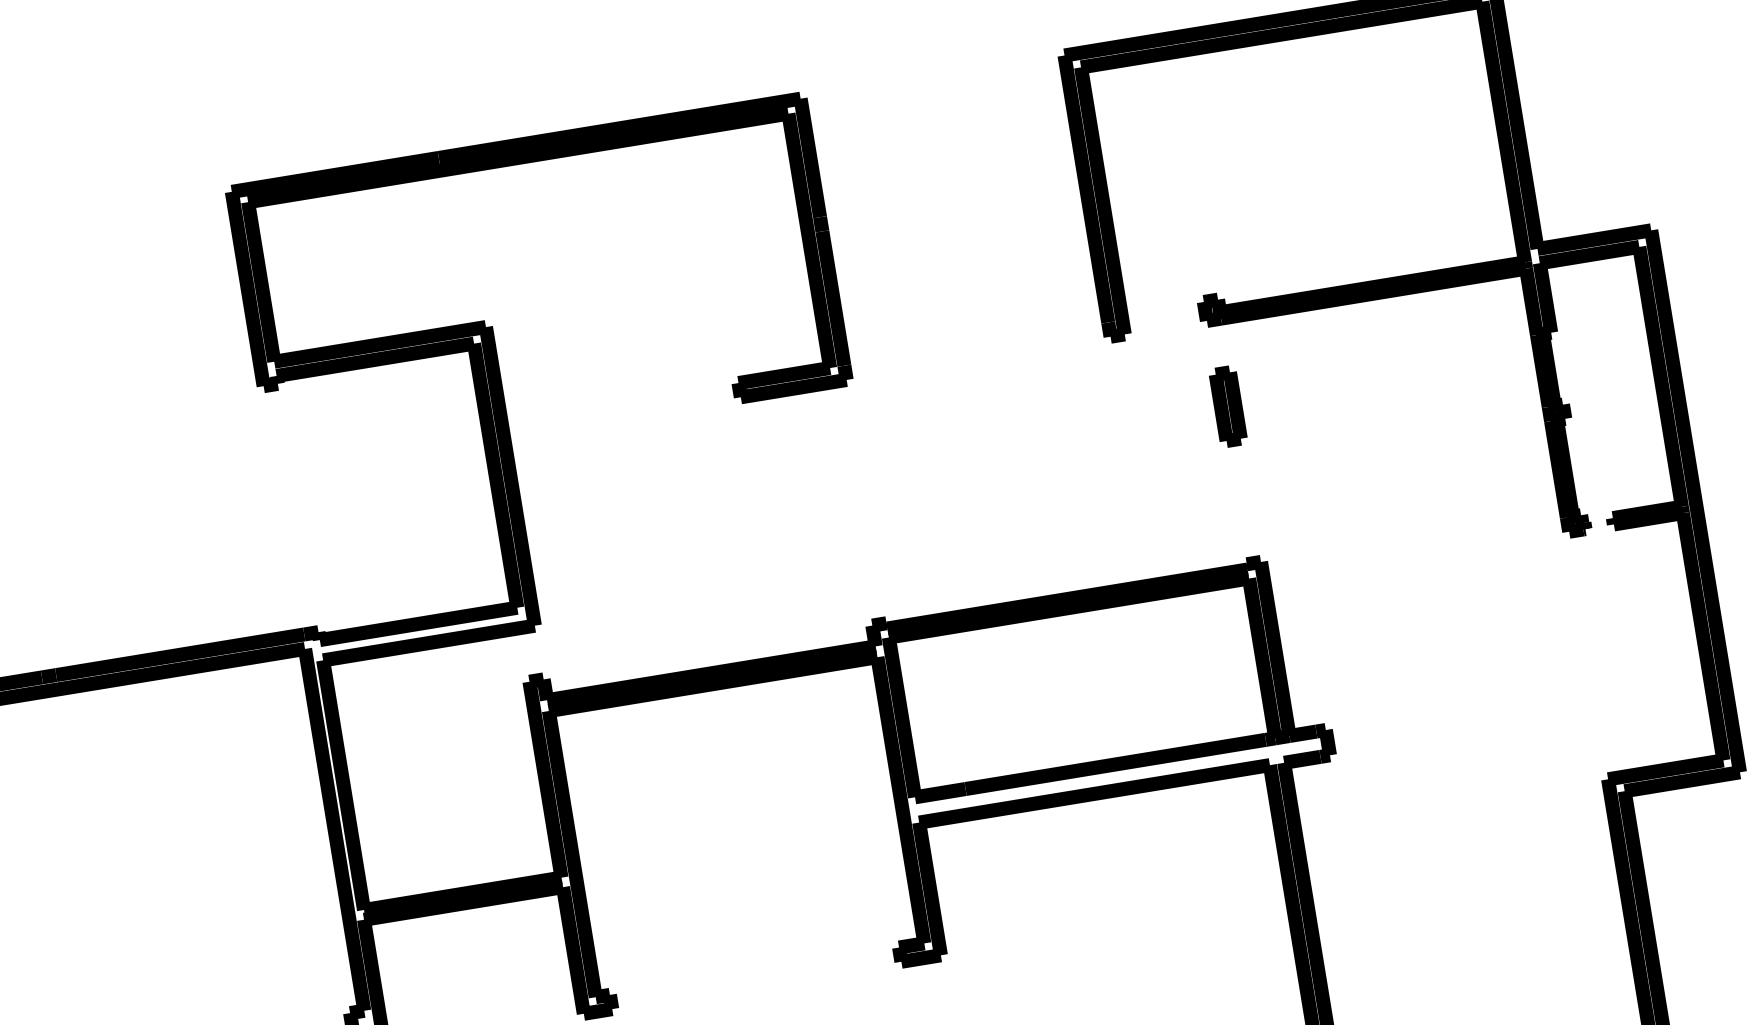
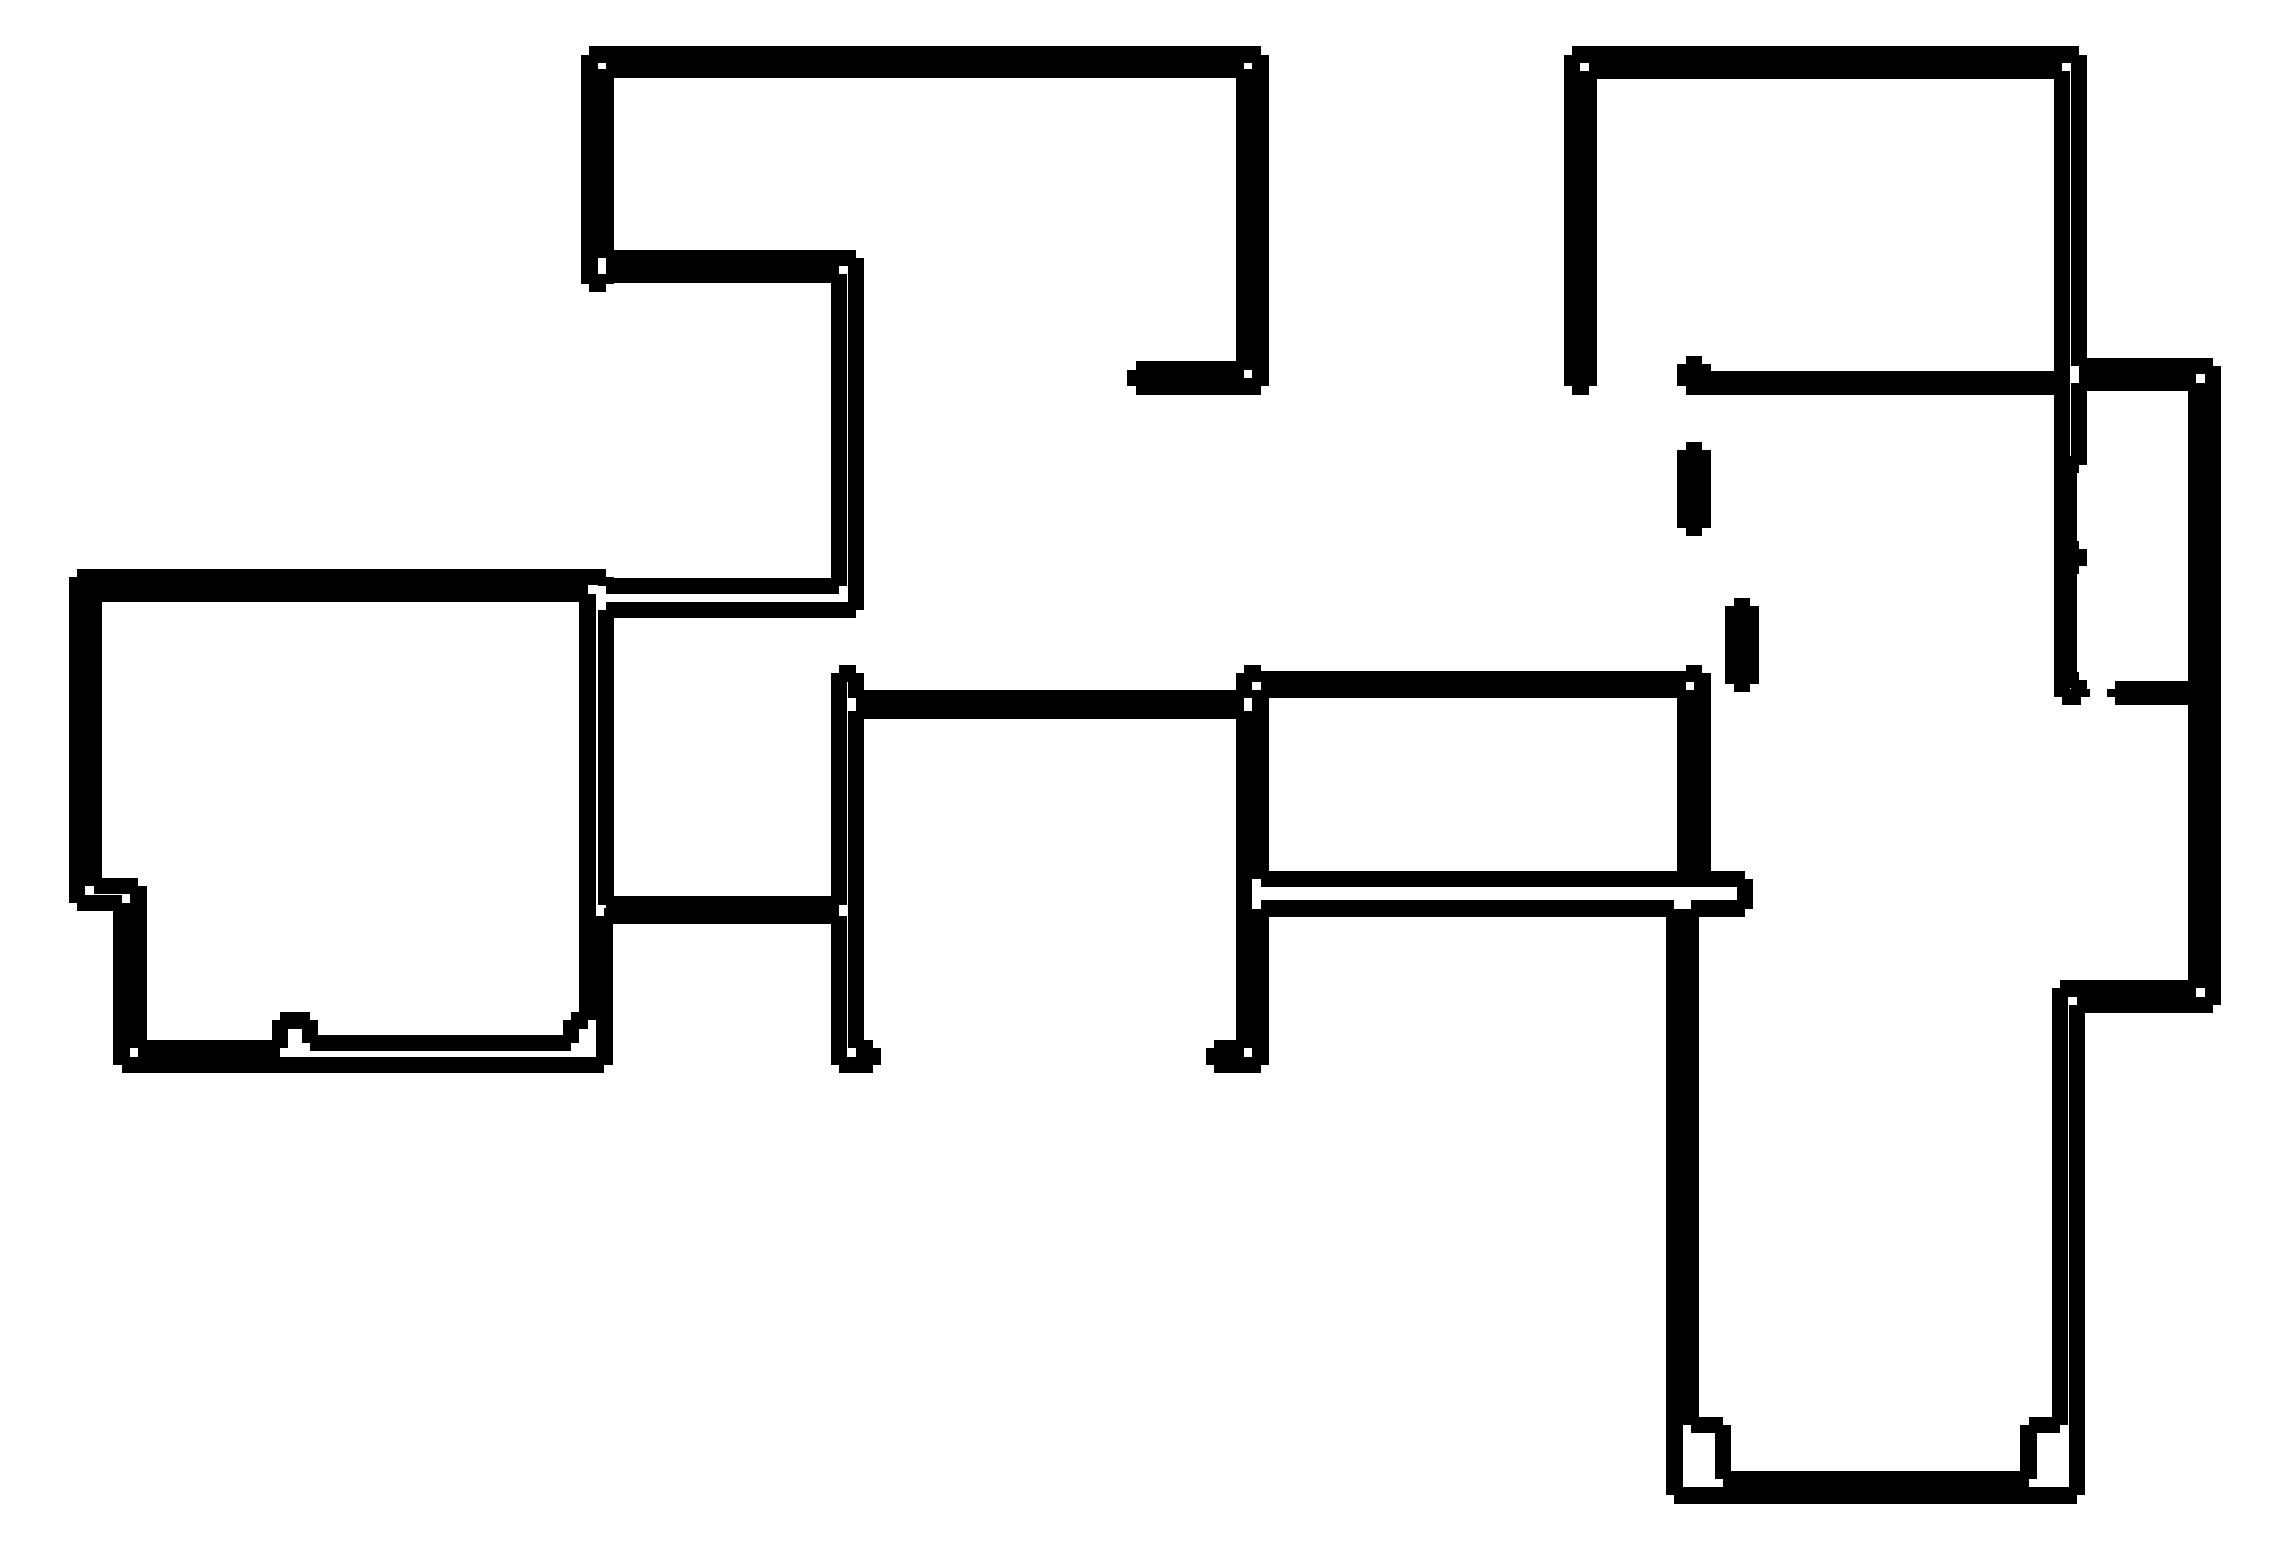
part: (1290, 532) -> (1741, 644), added

